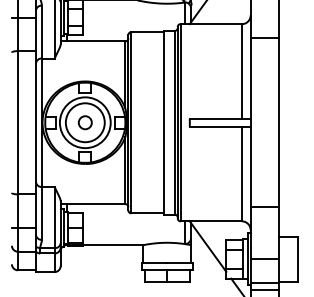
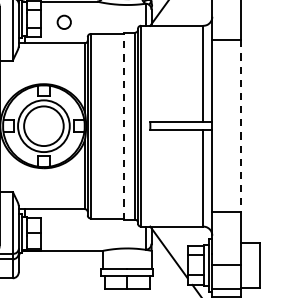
circle: (84, 122) -> (63, 22), moved
line: (164, 122) -> (124, 125), solid -> dashed
line: (279, 123) -> (241, 126), solid -> dashed

